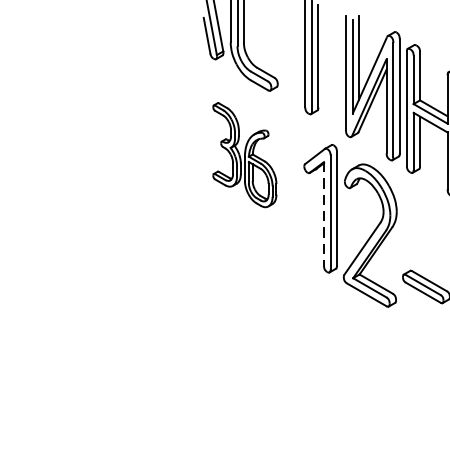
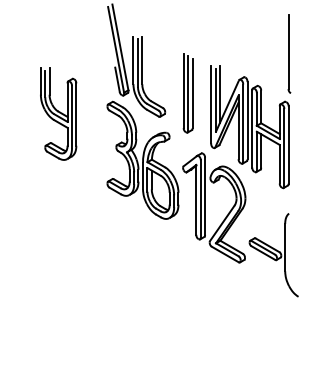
part: (119, 85) -> (58, 113), added
part: (244, 154) -> (142, 159), size x1.67
line: (324, 213) -> (196, 199), dashed -> solid

